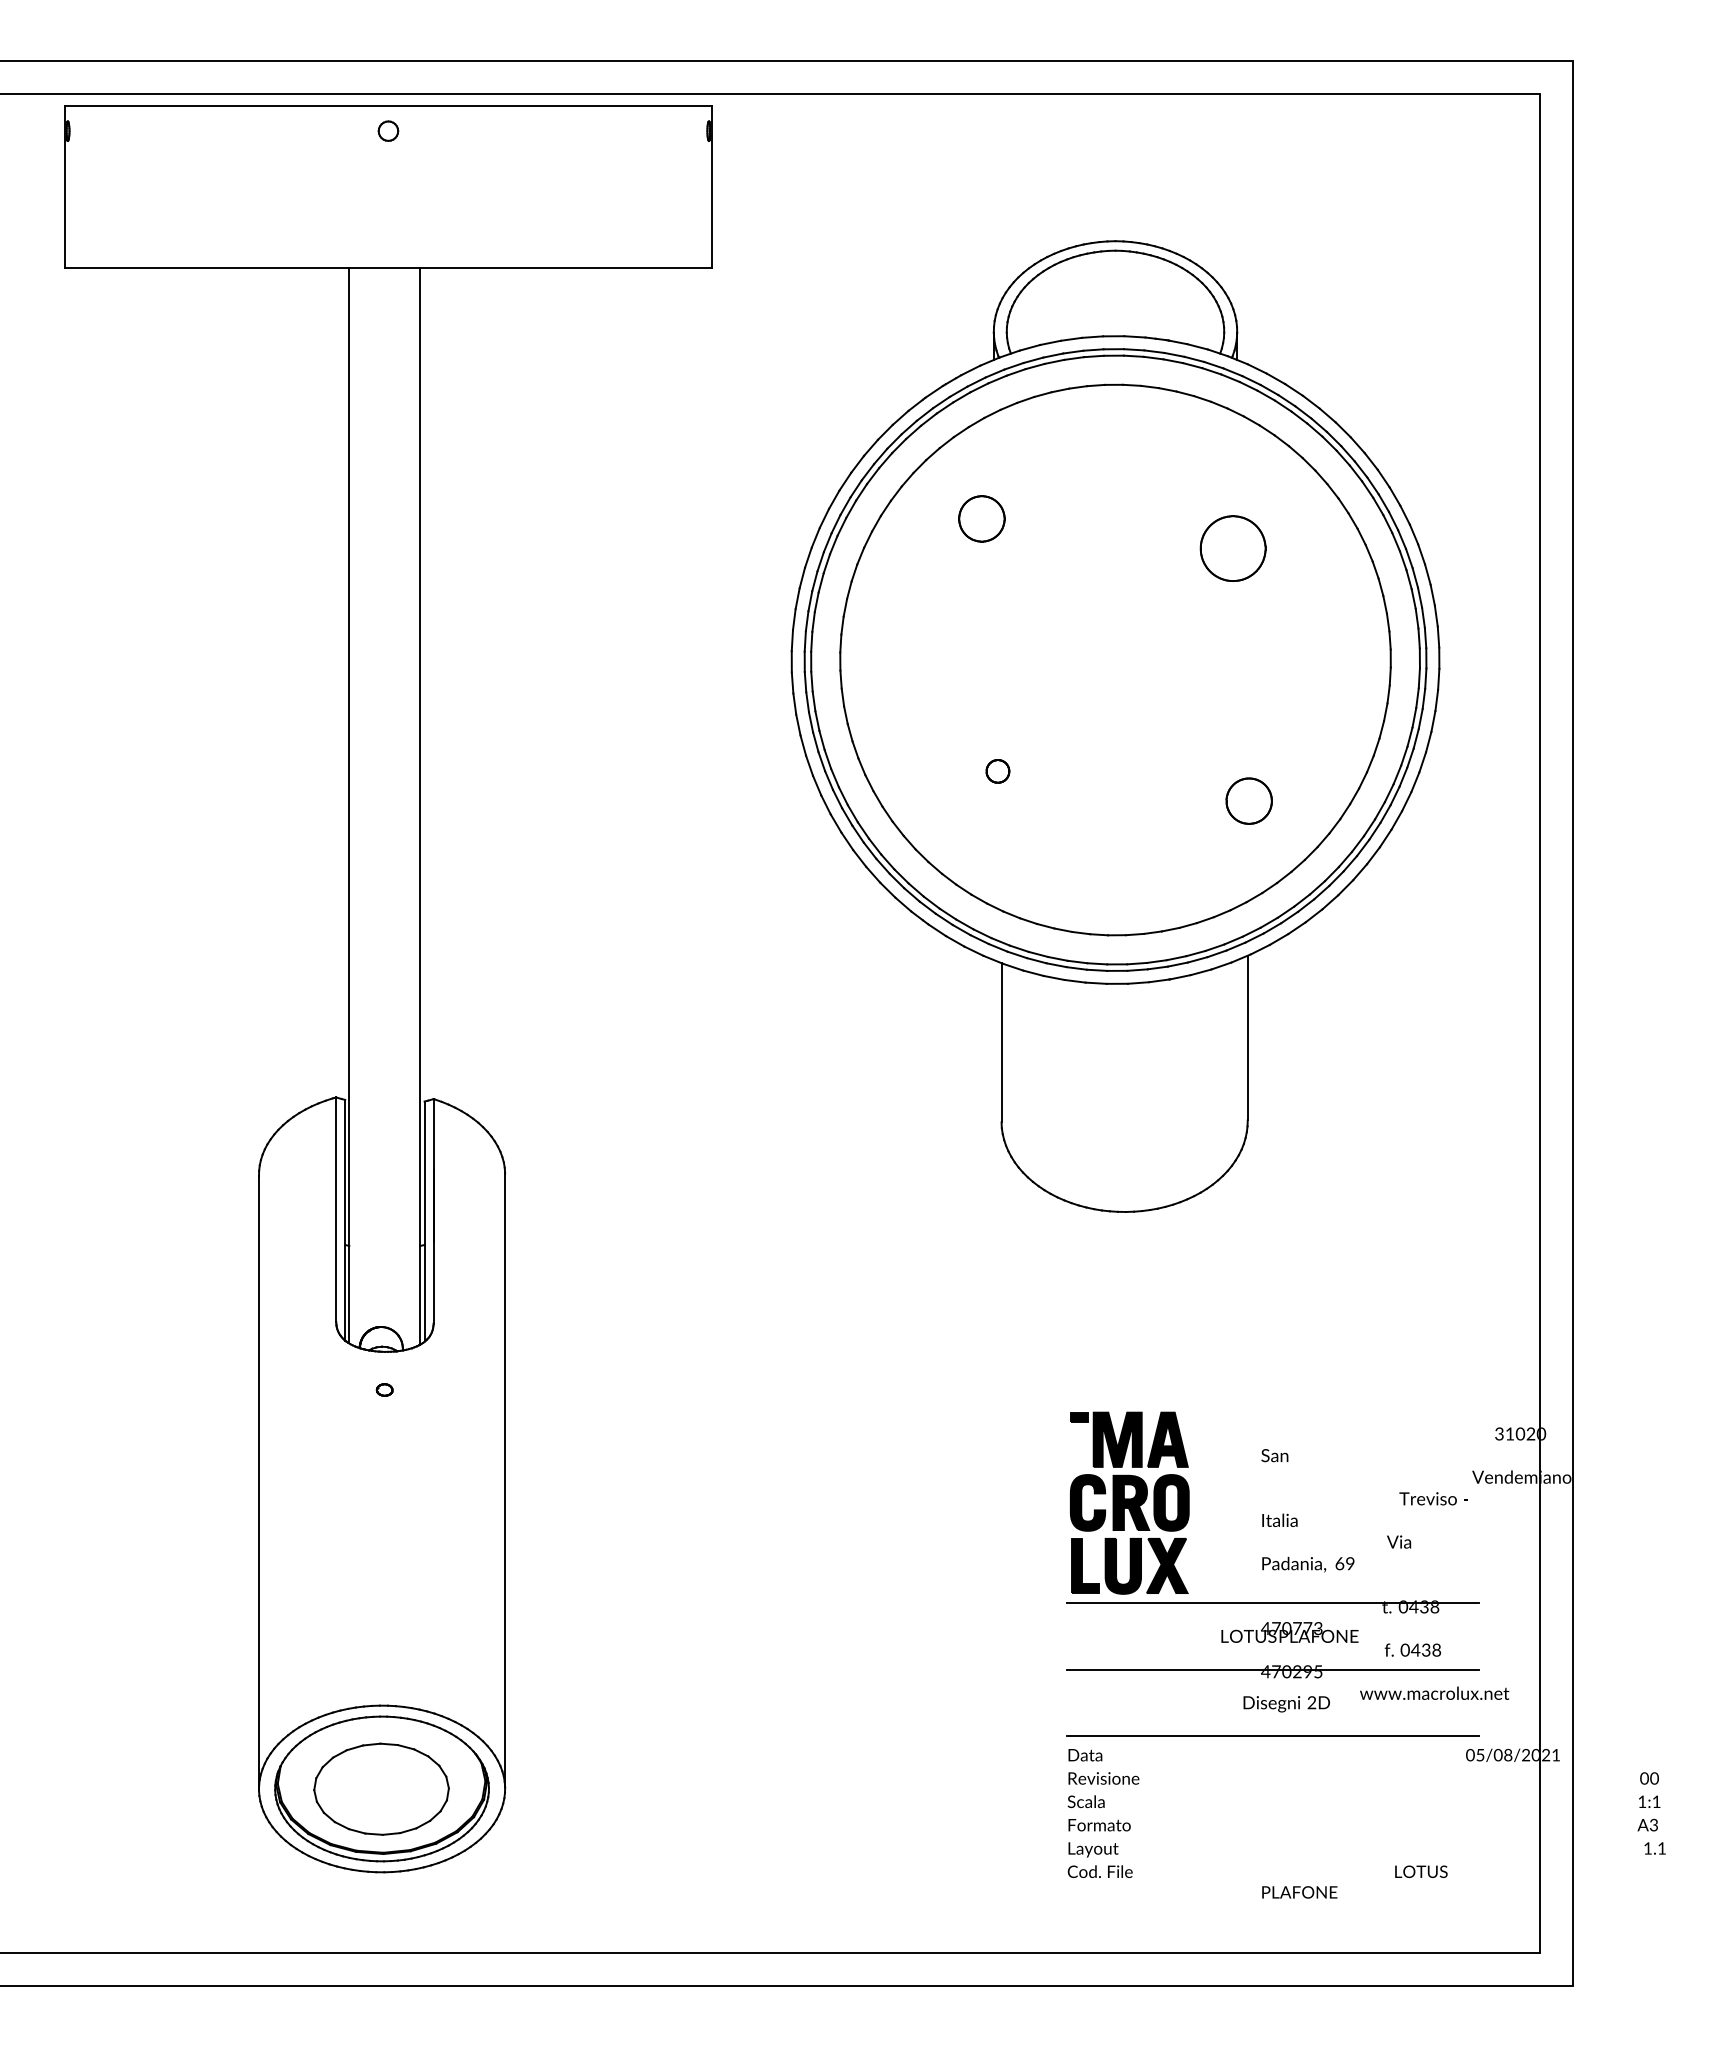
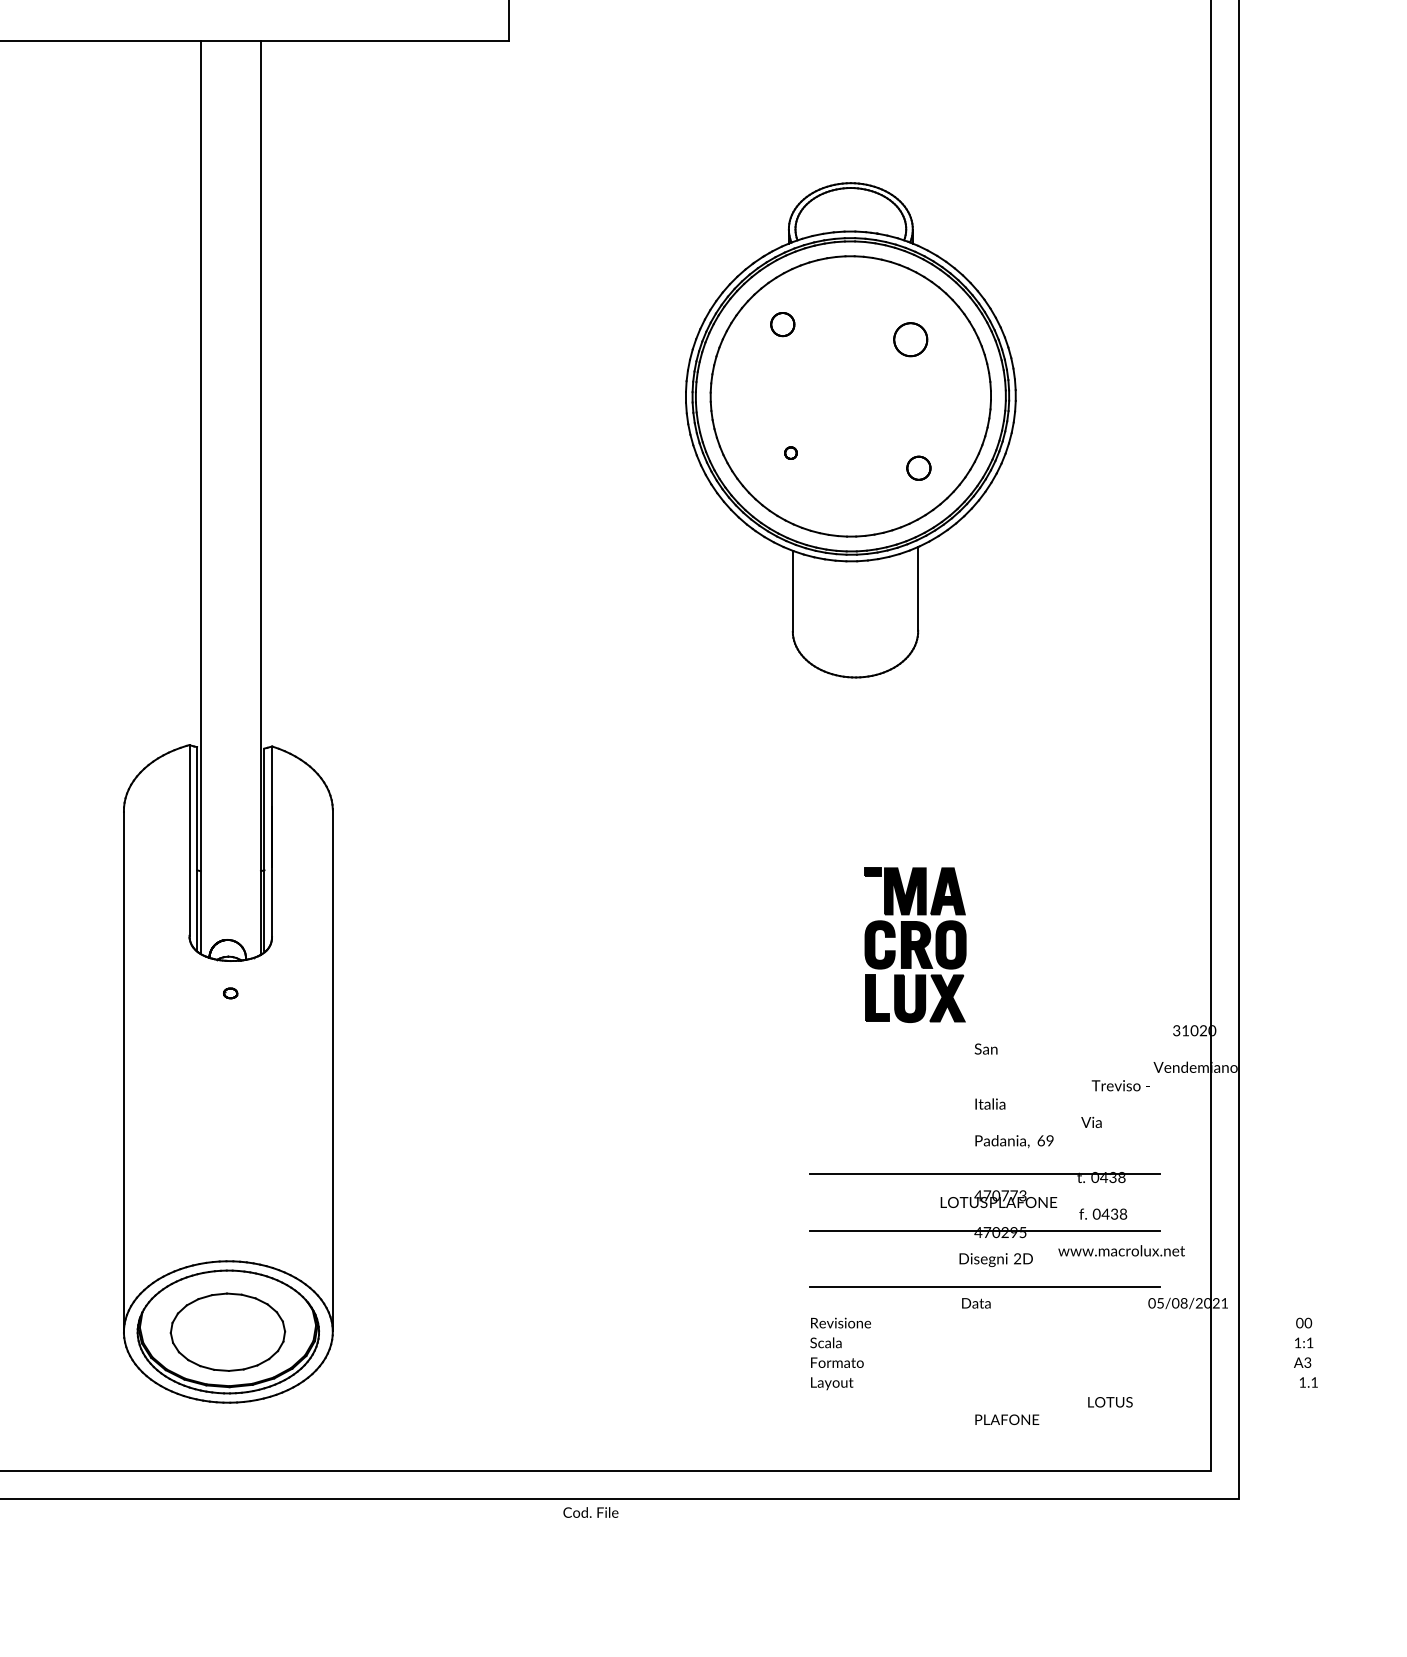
part: (1115, 726) -> (850, 430), size x0.6
part: (1129, 1502) -> (915, 944), moved
text: (1085, 1755) -> (976, 1303), moved
text: (1099, 1871) -> (590, 1512), moved

